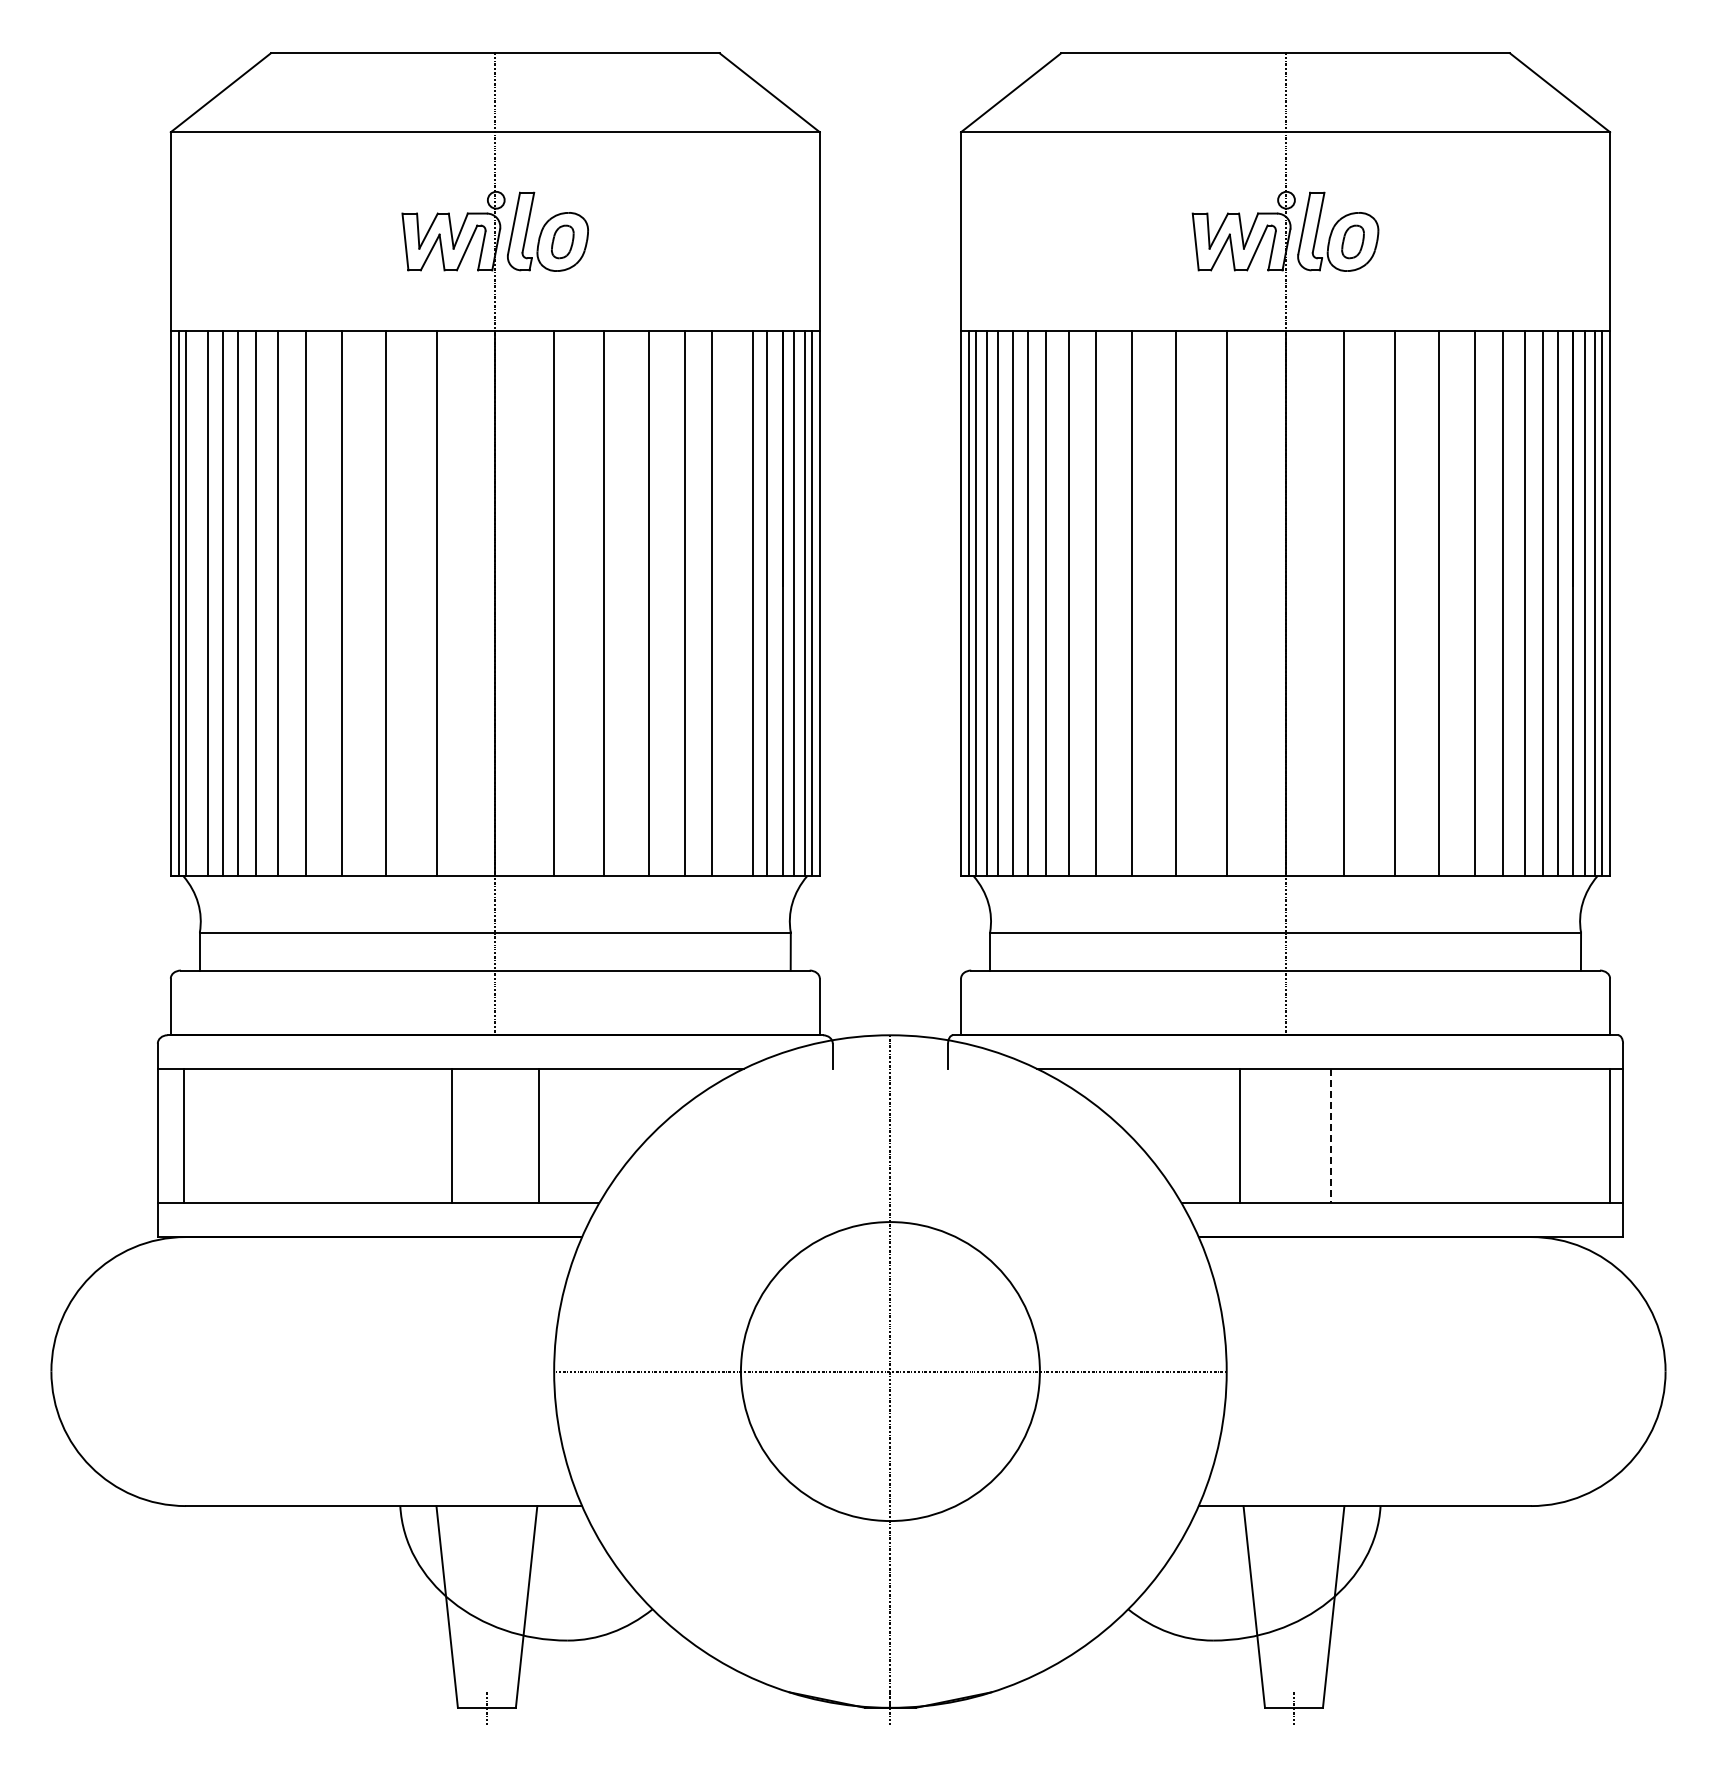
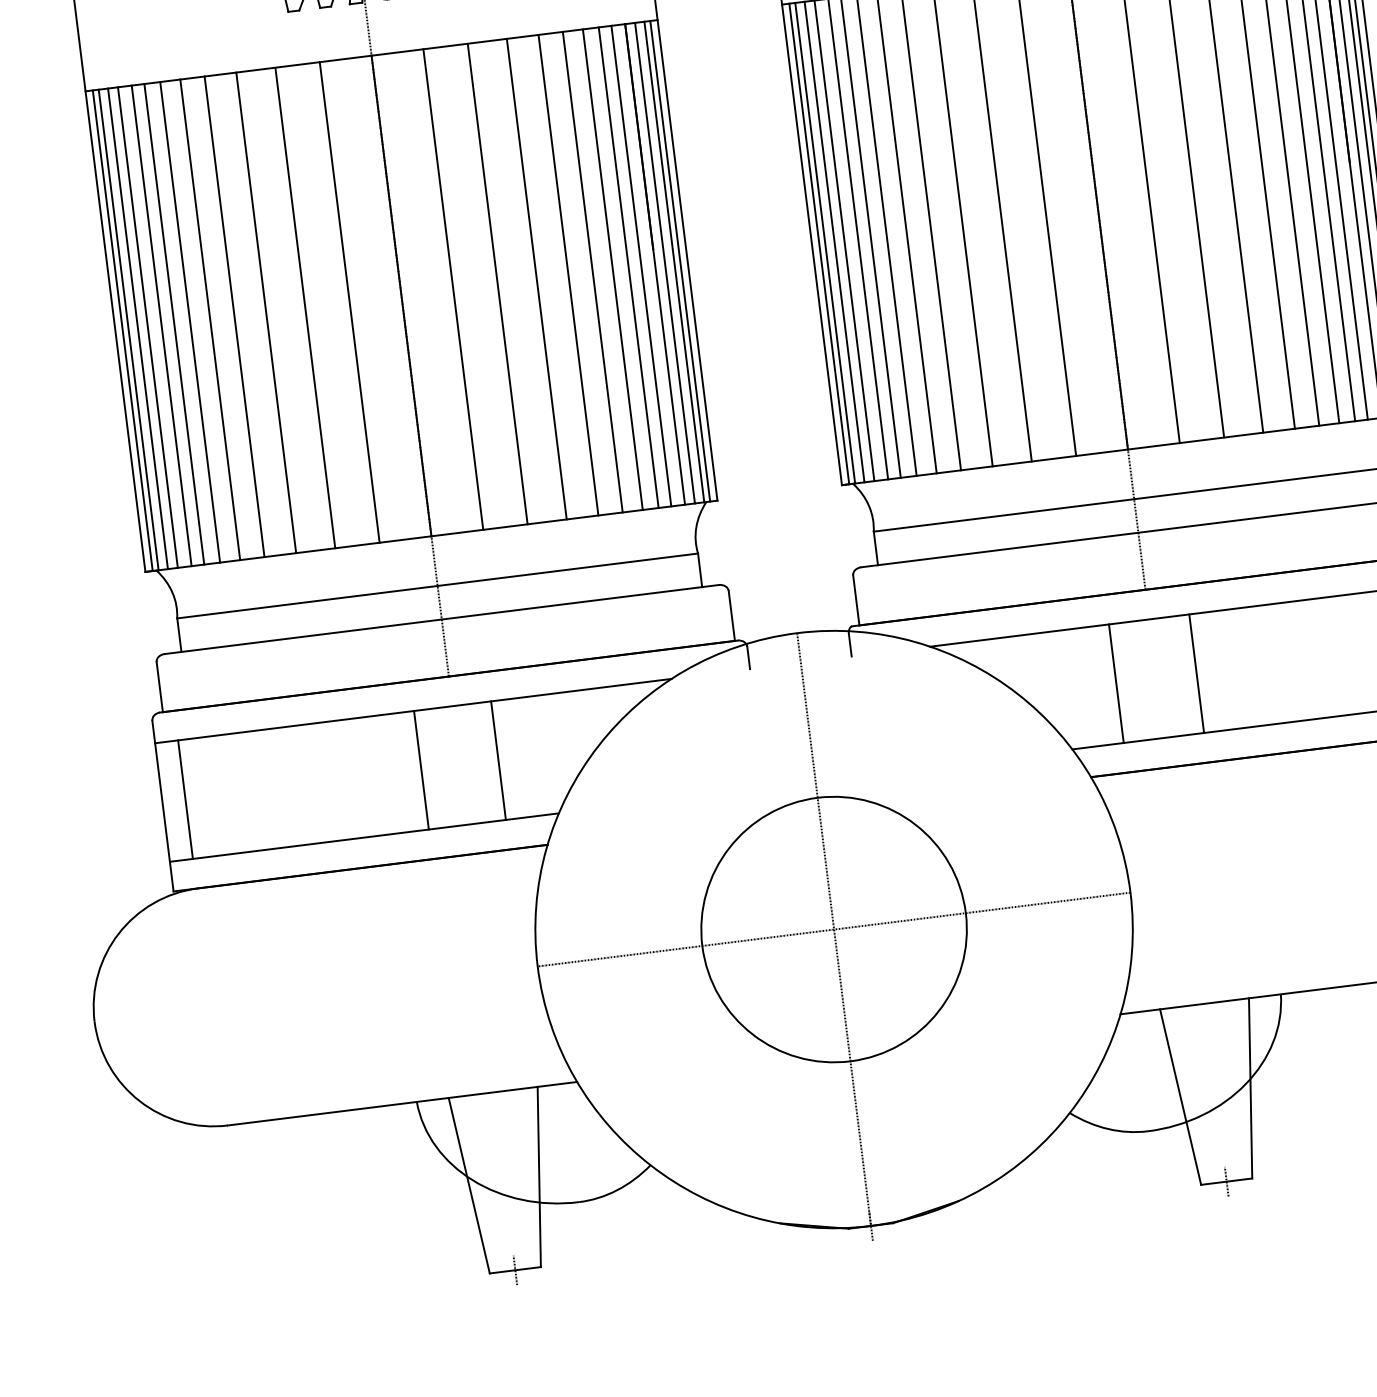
line: (196, 603) -> (138, 328), added
line: (735, 603) -> (613, 269), added
line: (1331, 1136) -> (1197, 673), dashed -> solid

